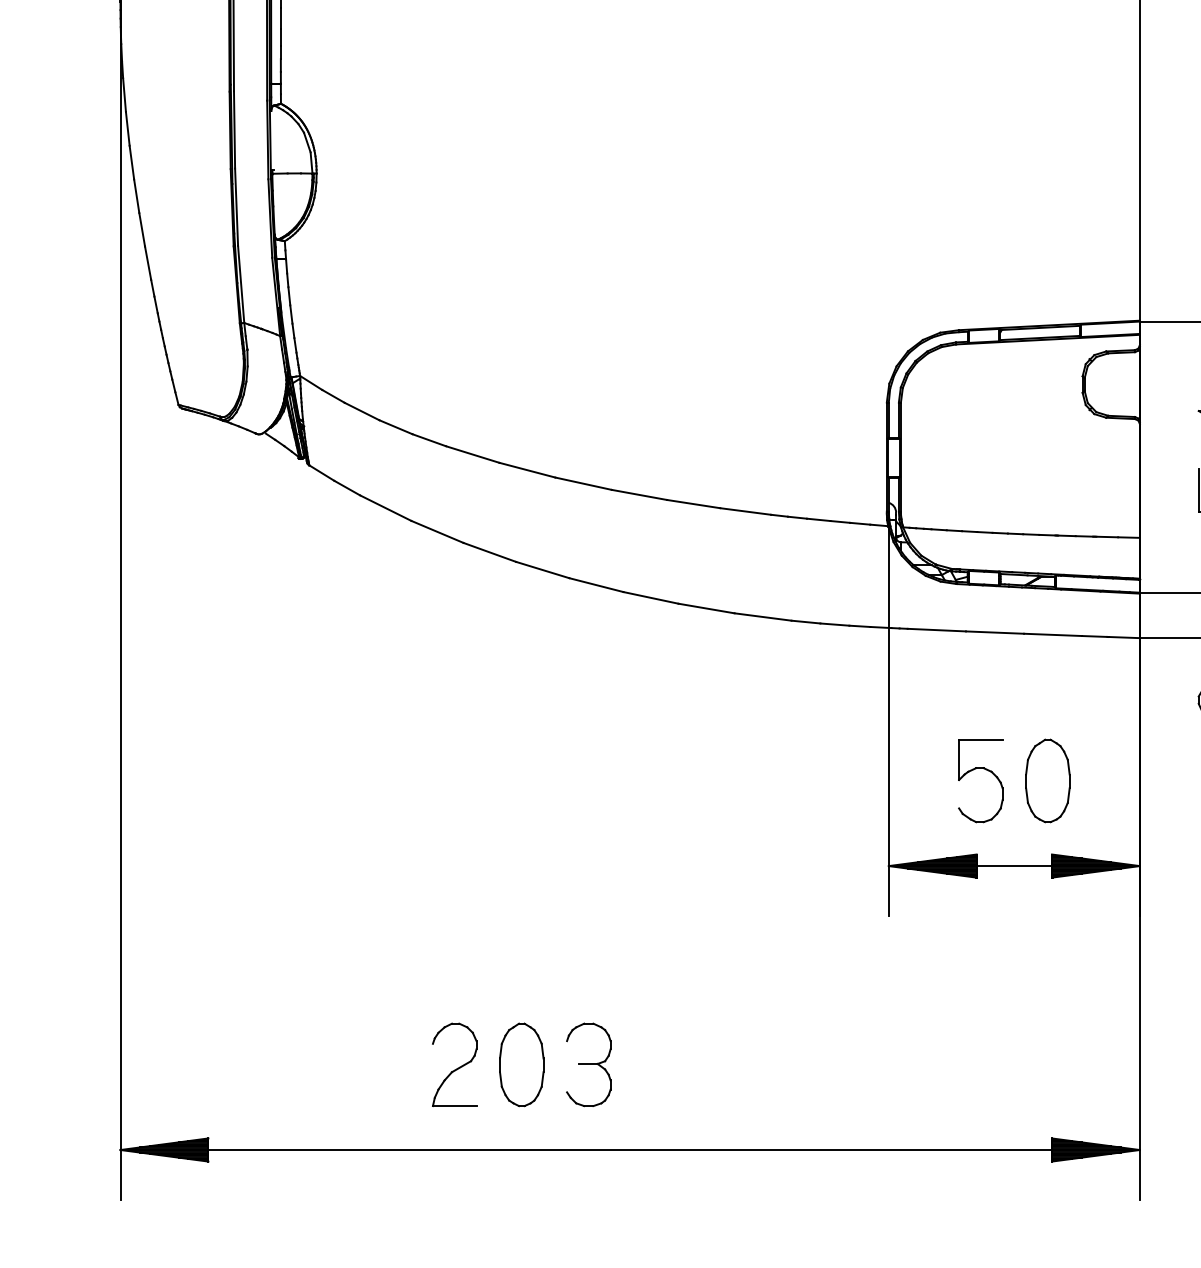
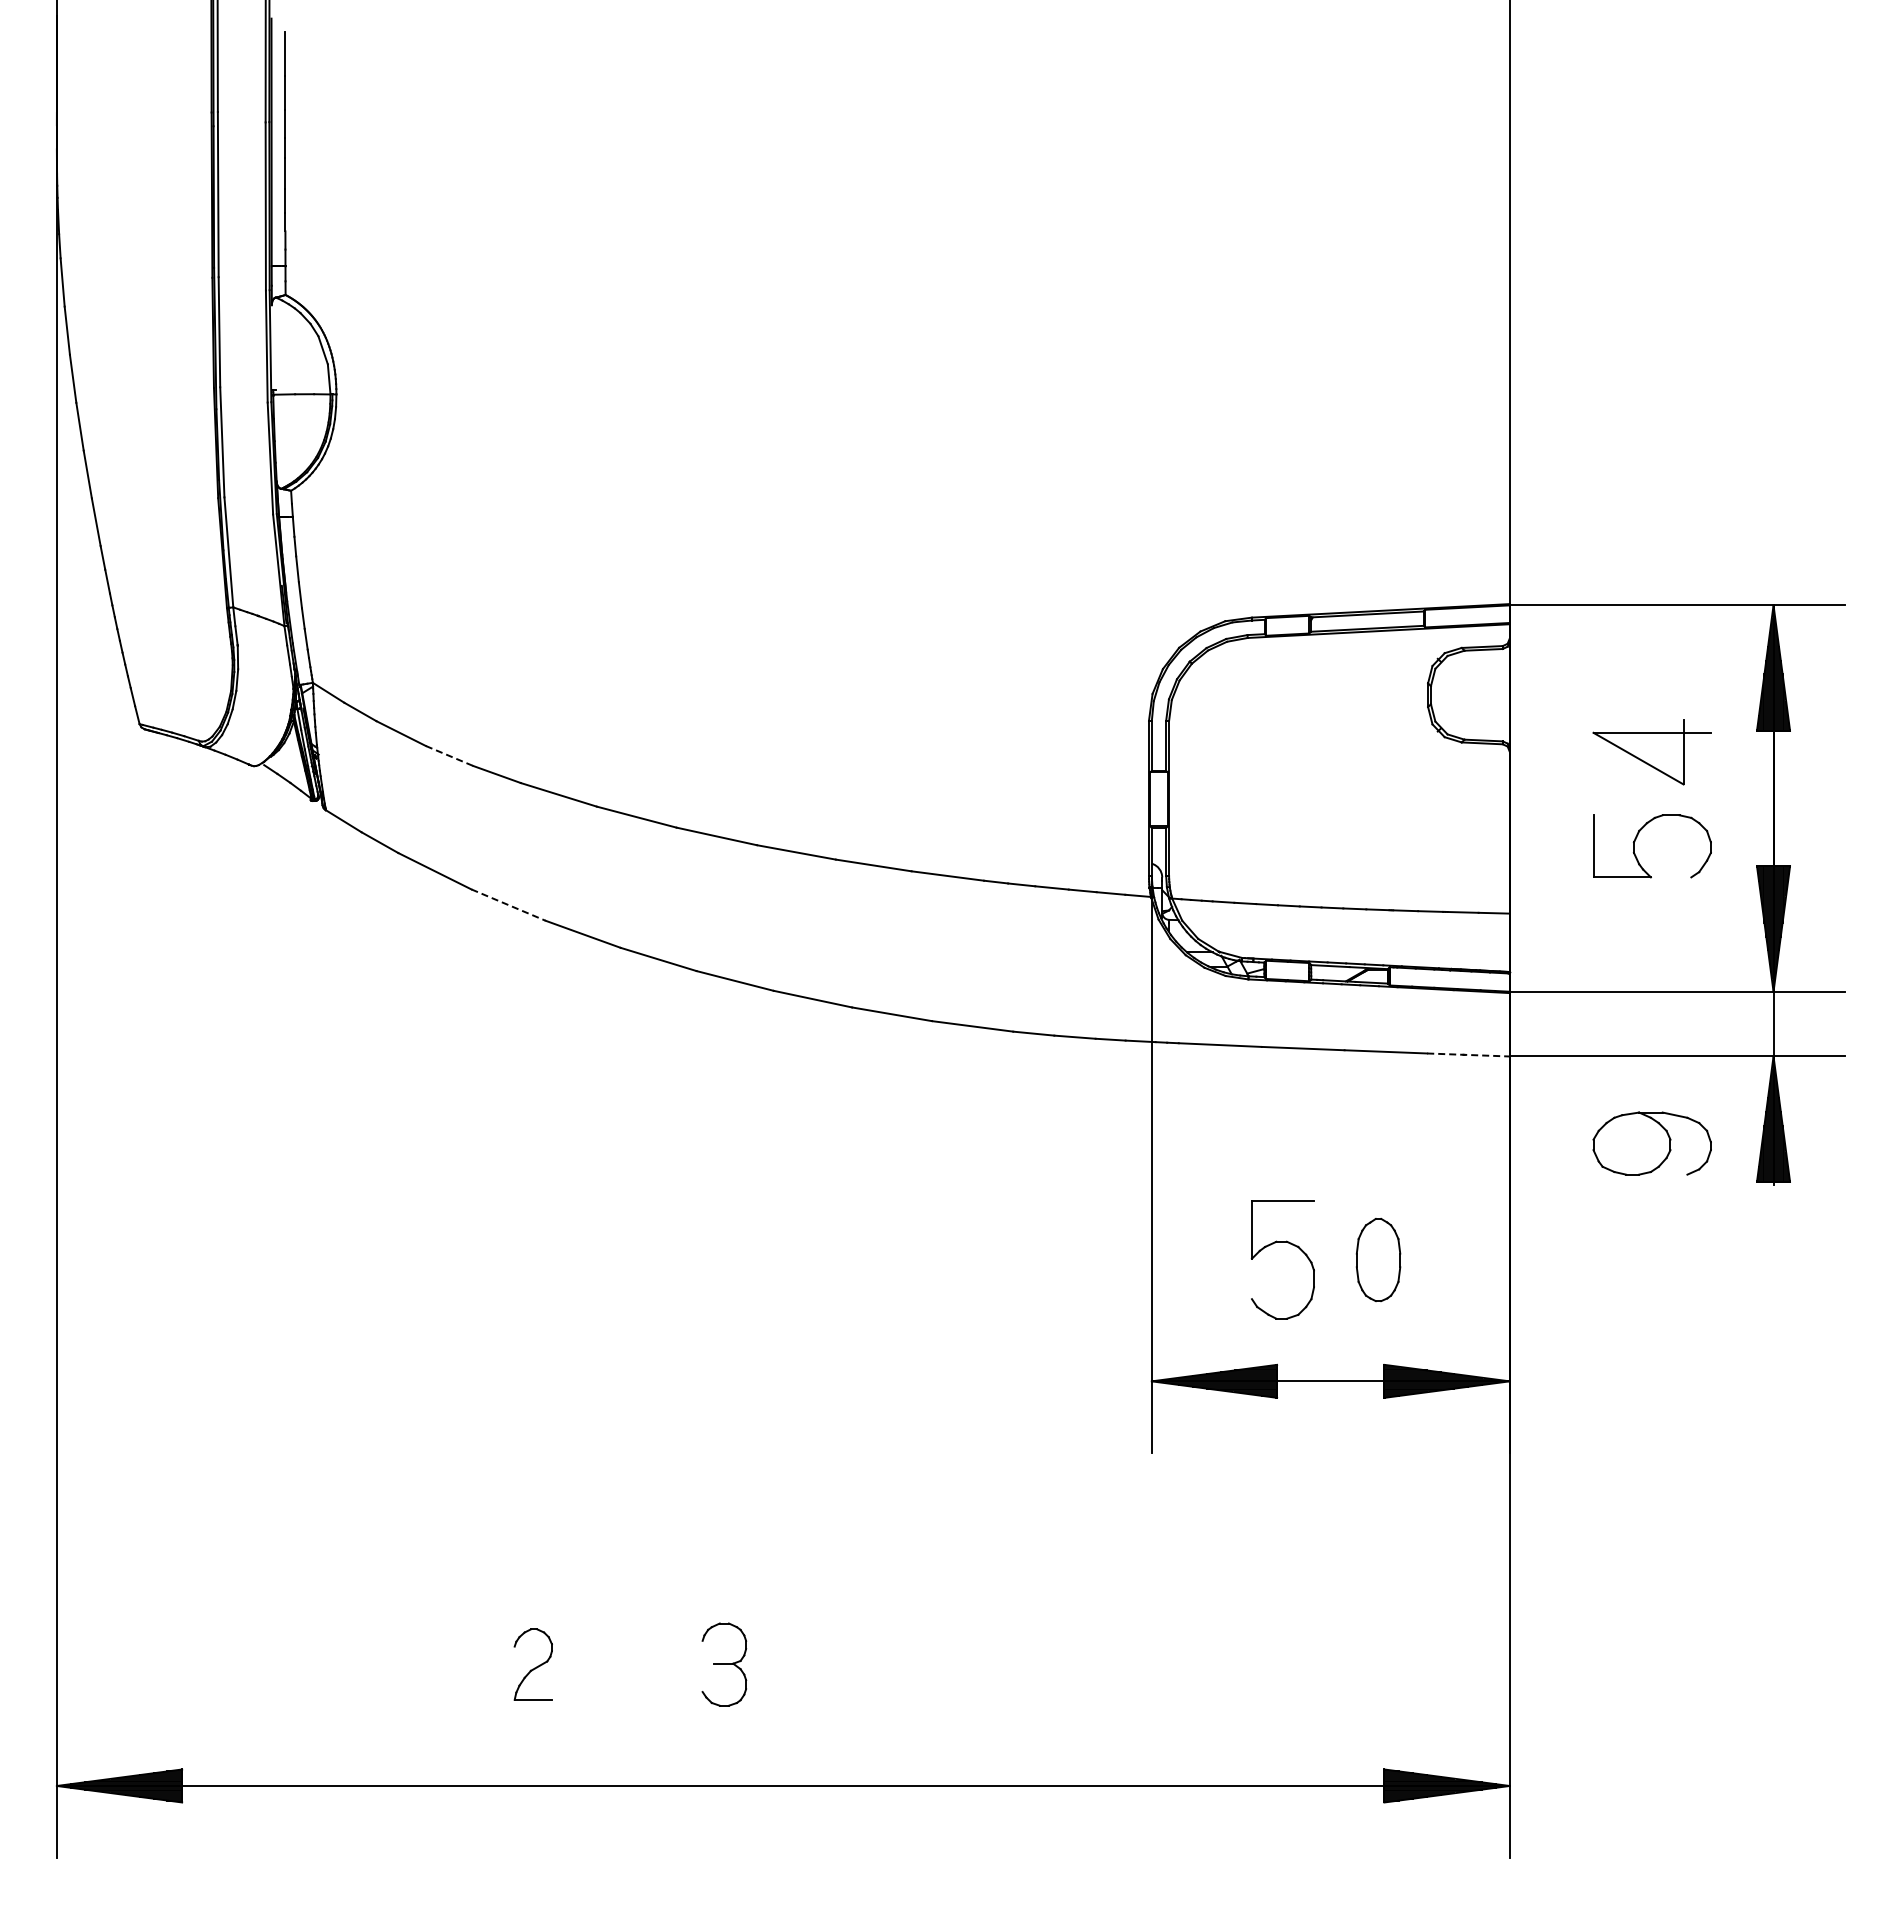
line: (395, 426) -> (449, 755), solid -> dashed
line: (438, 532) -> (509, 905), solid -> dashed
line: (1111, 637) -> (1468, 1055), solid -> dashed
part: (1047, 780) -> (1378, 1259), size x0.7
part: (454, 1064) -> (533, 1664), size x0.6
part: (521, 1064) -> (628, 1664), removed
part: (588, 1064) -> (724, 1664), size x0.7

